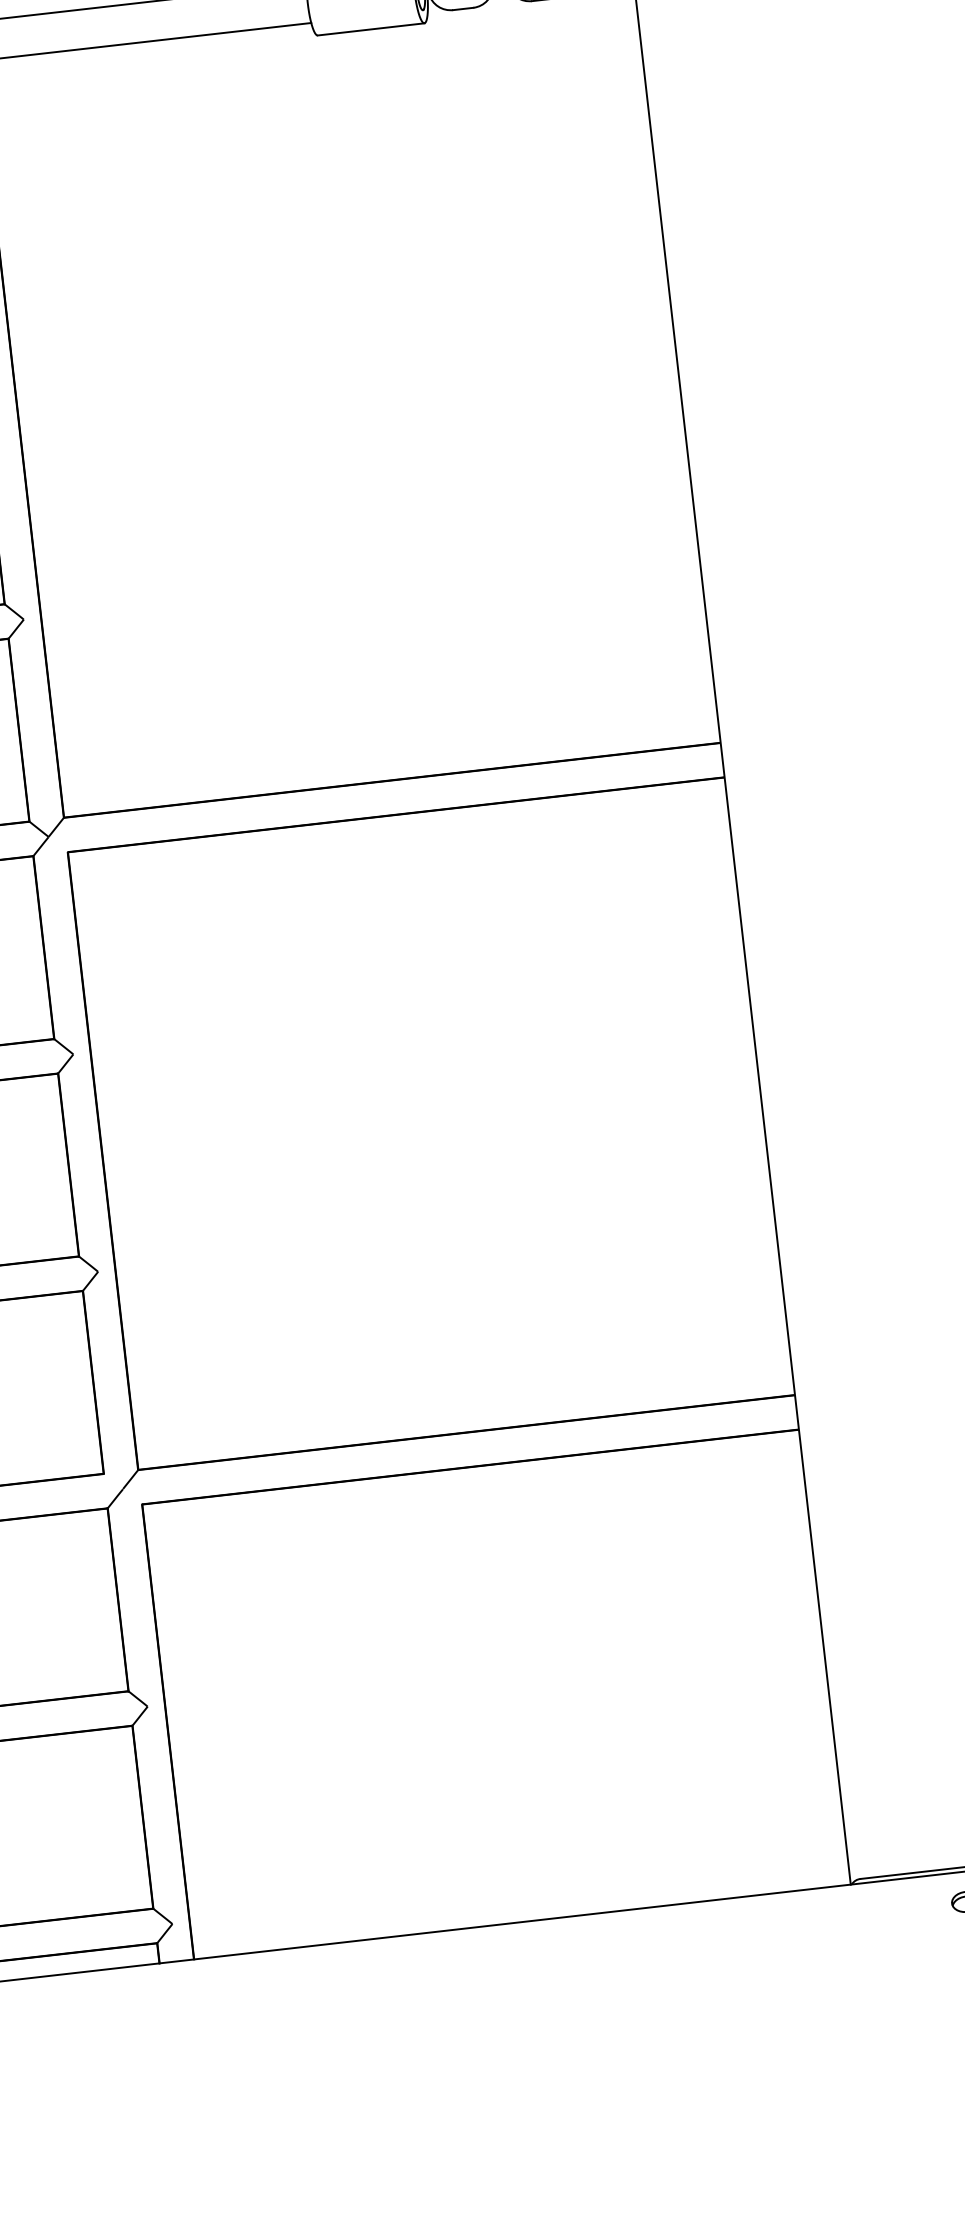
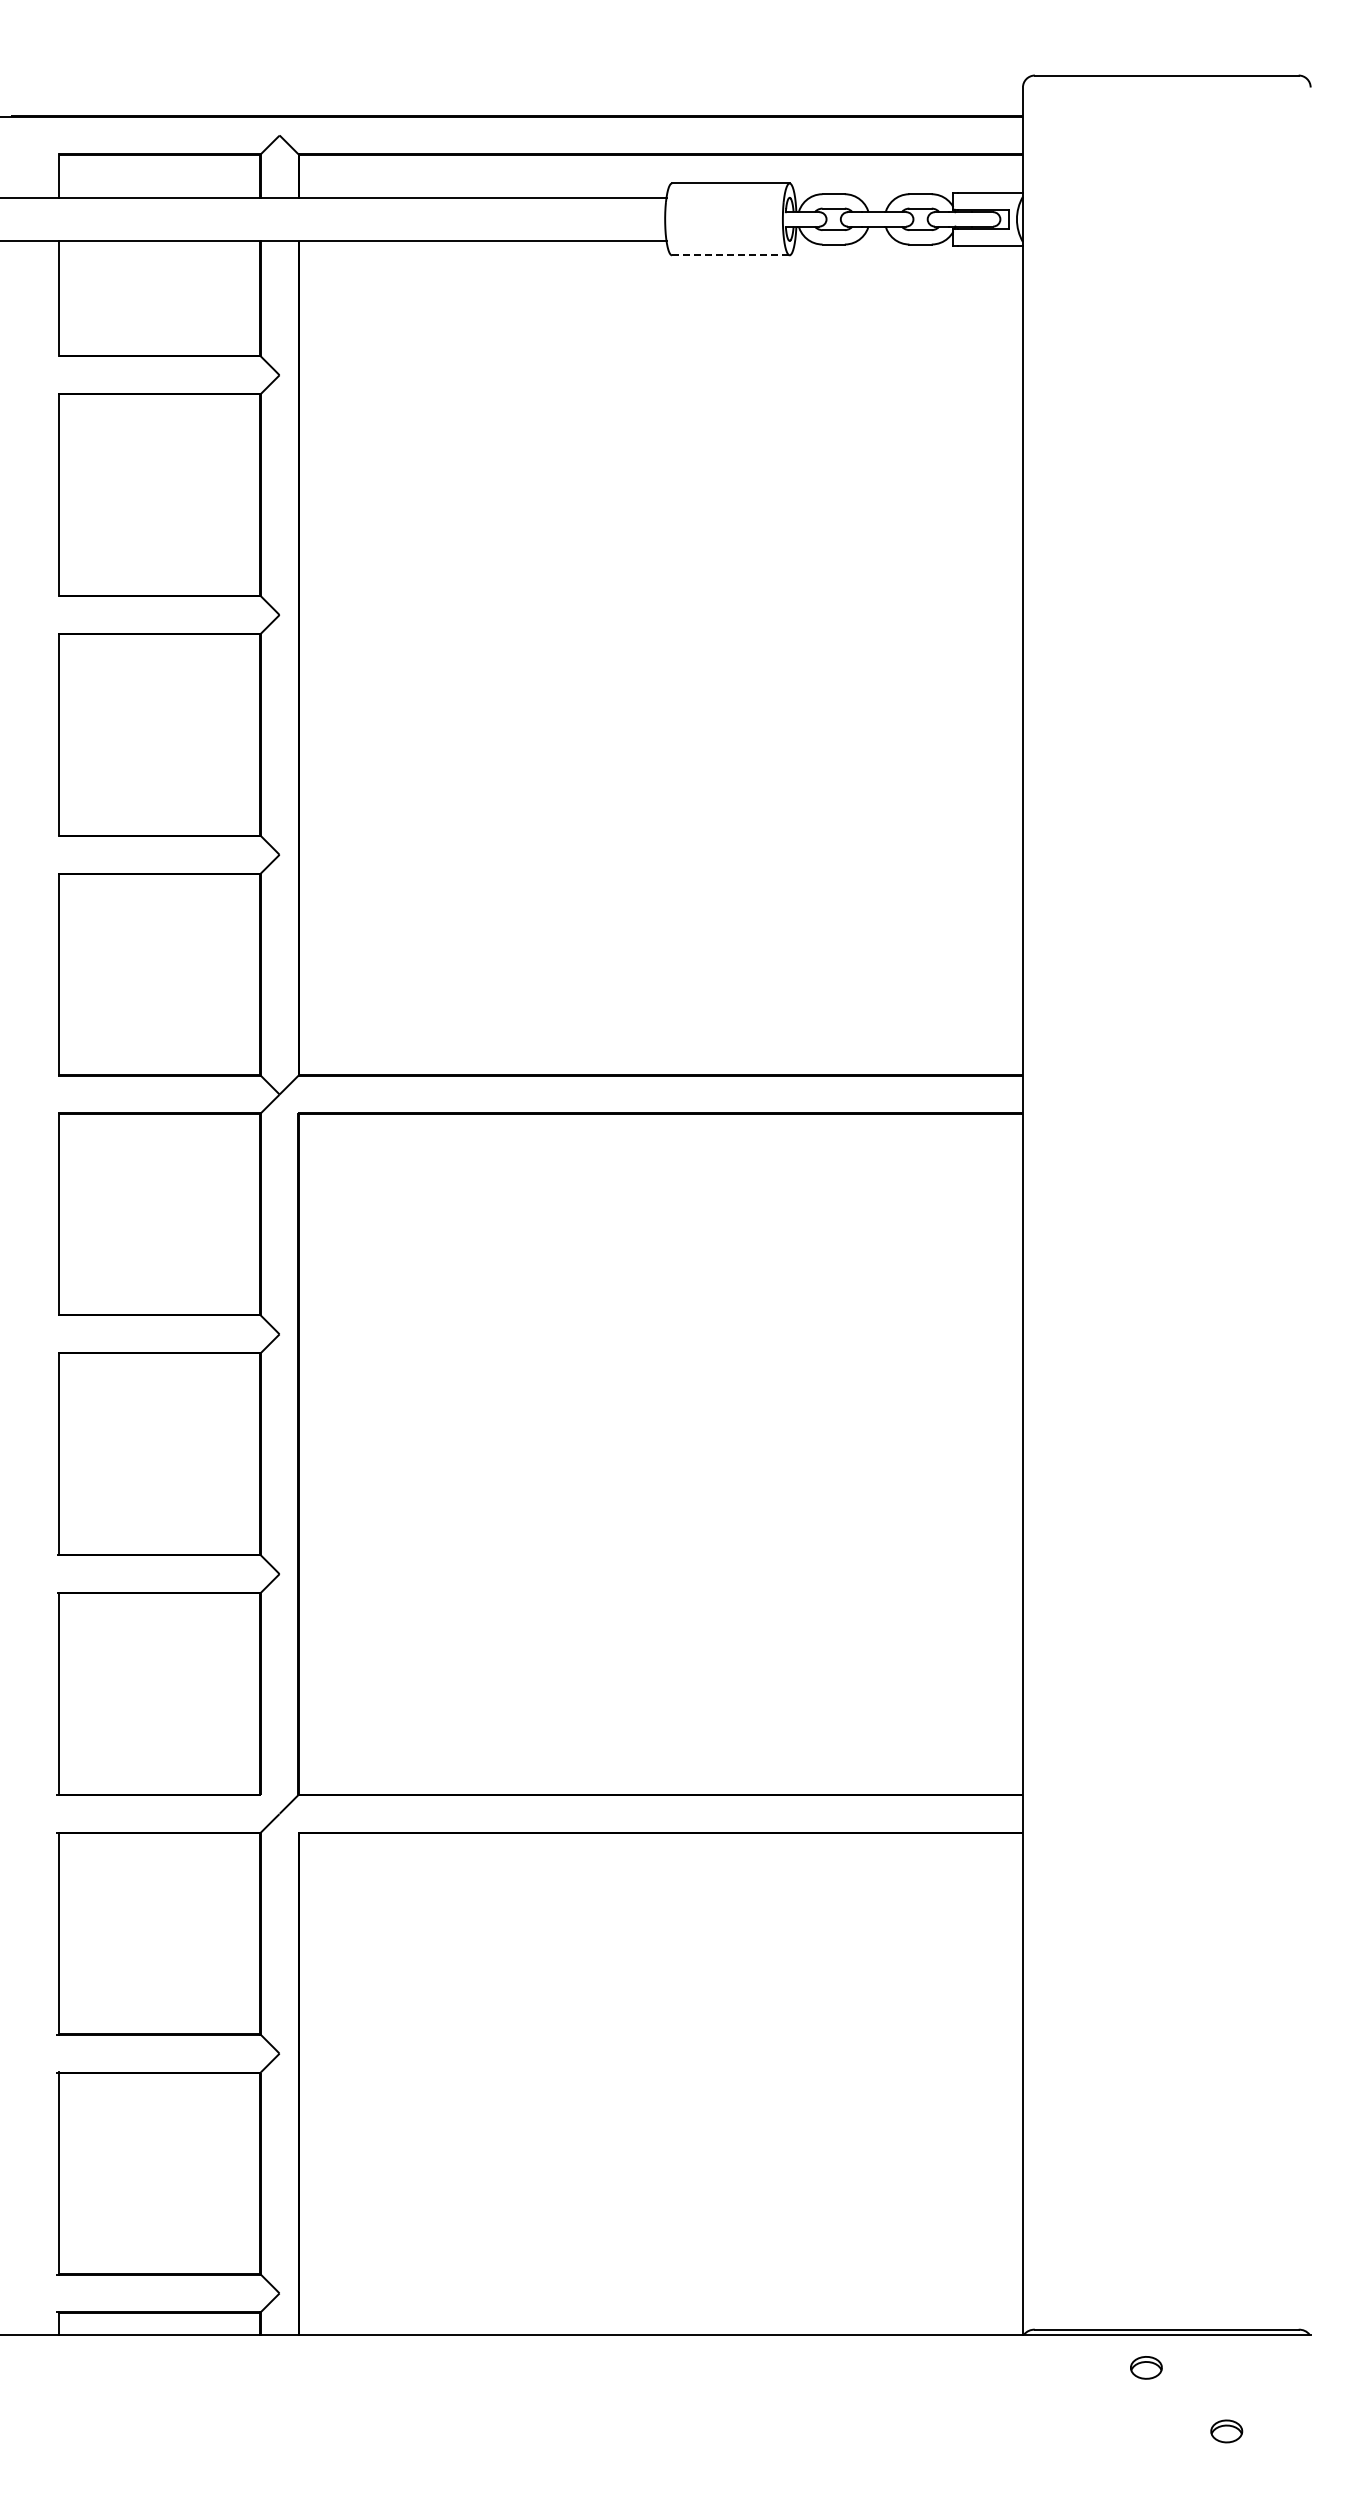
line: (370, 29) -> (730, 255), solid -> dashed

